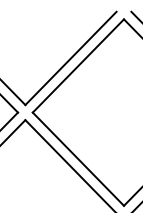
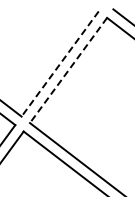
line: (70, 58) -> (59, 64), solid -> dashed
line: (78, 66) -> (68, 70), solid -> dashed

